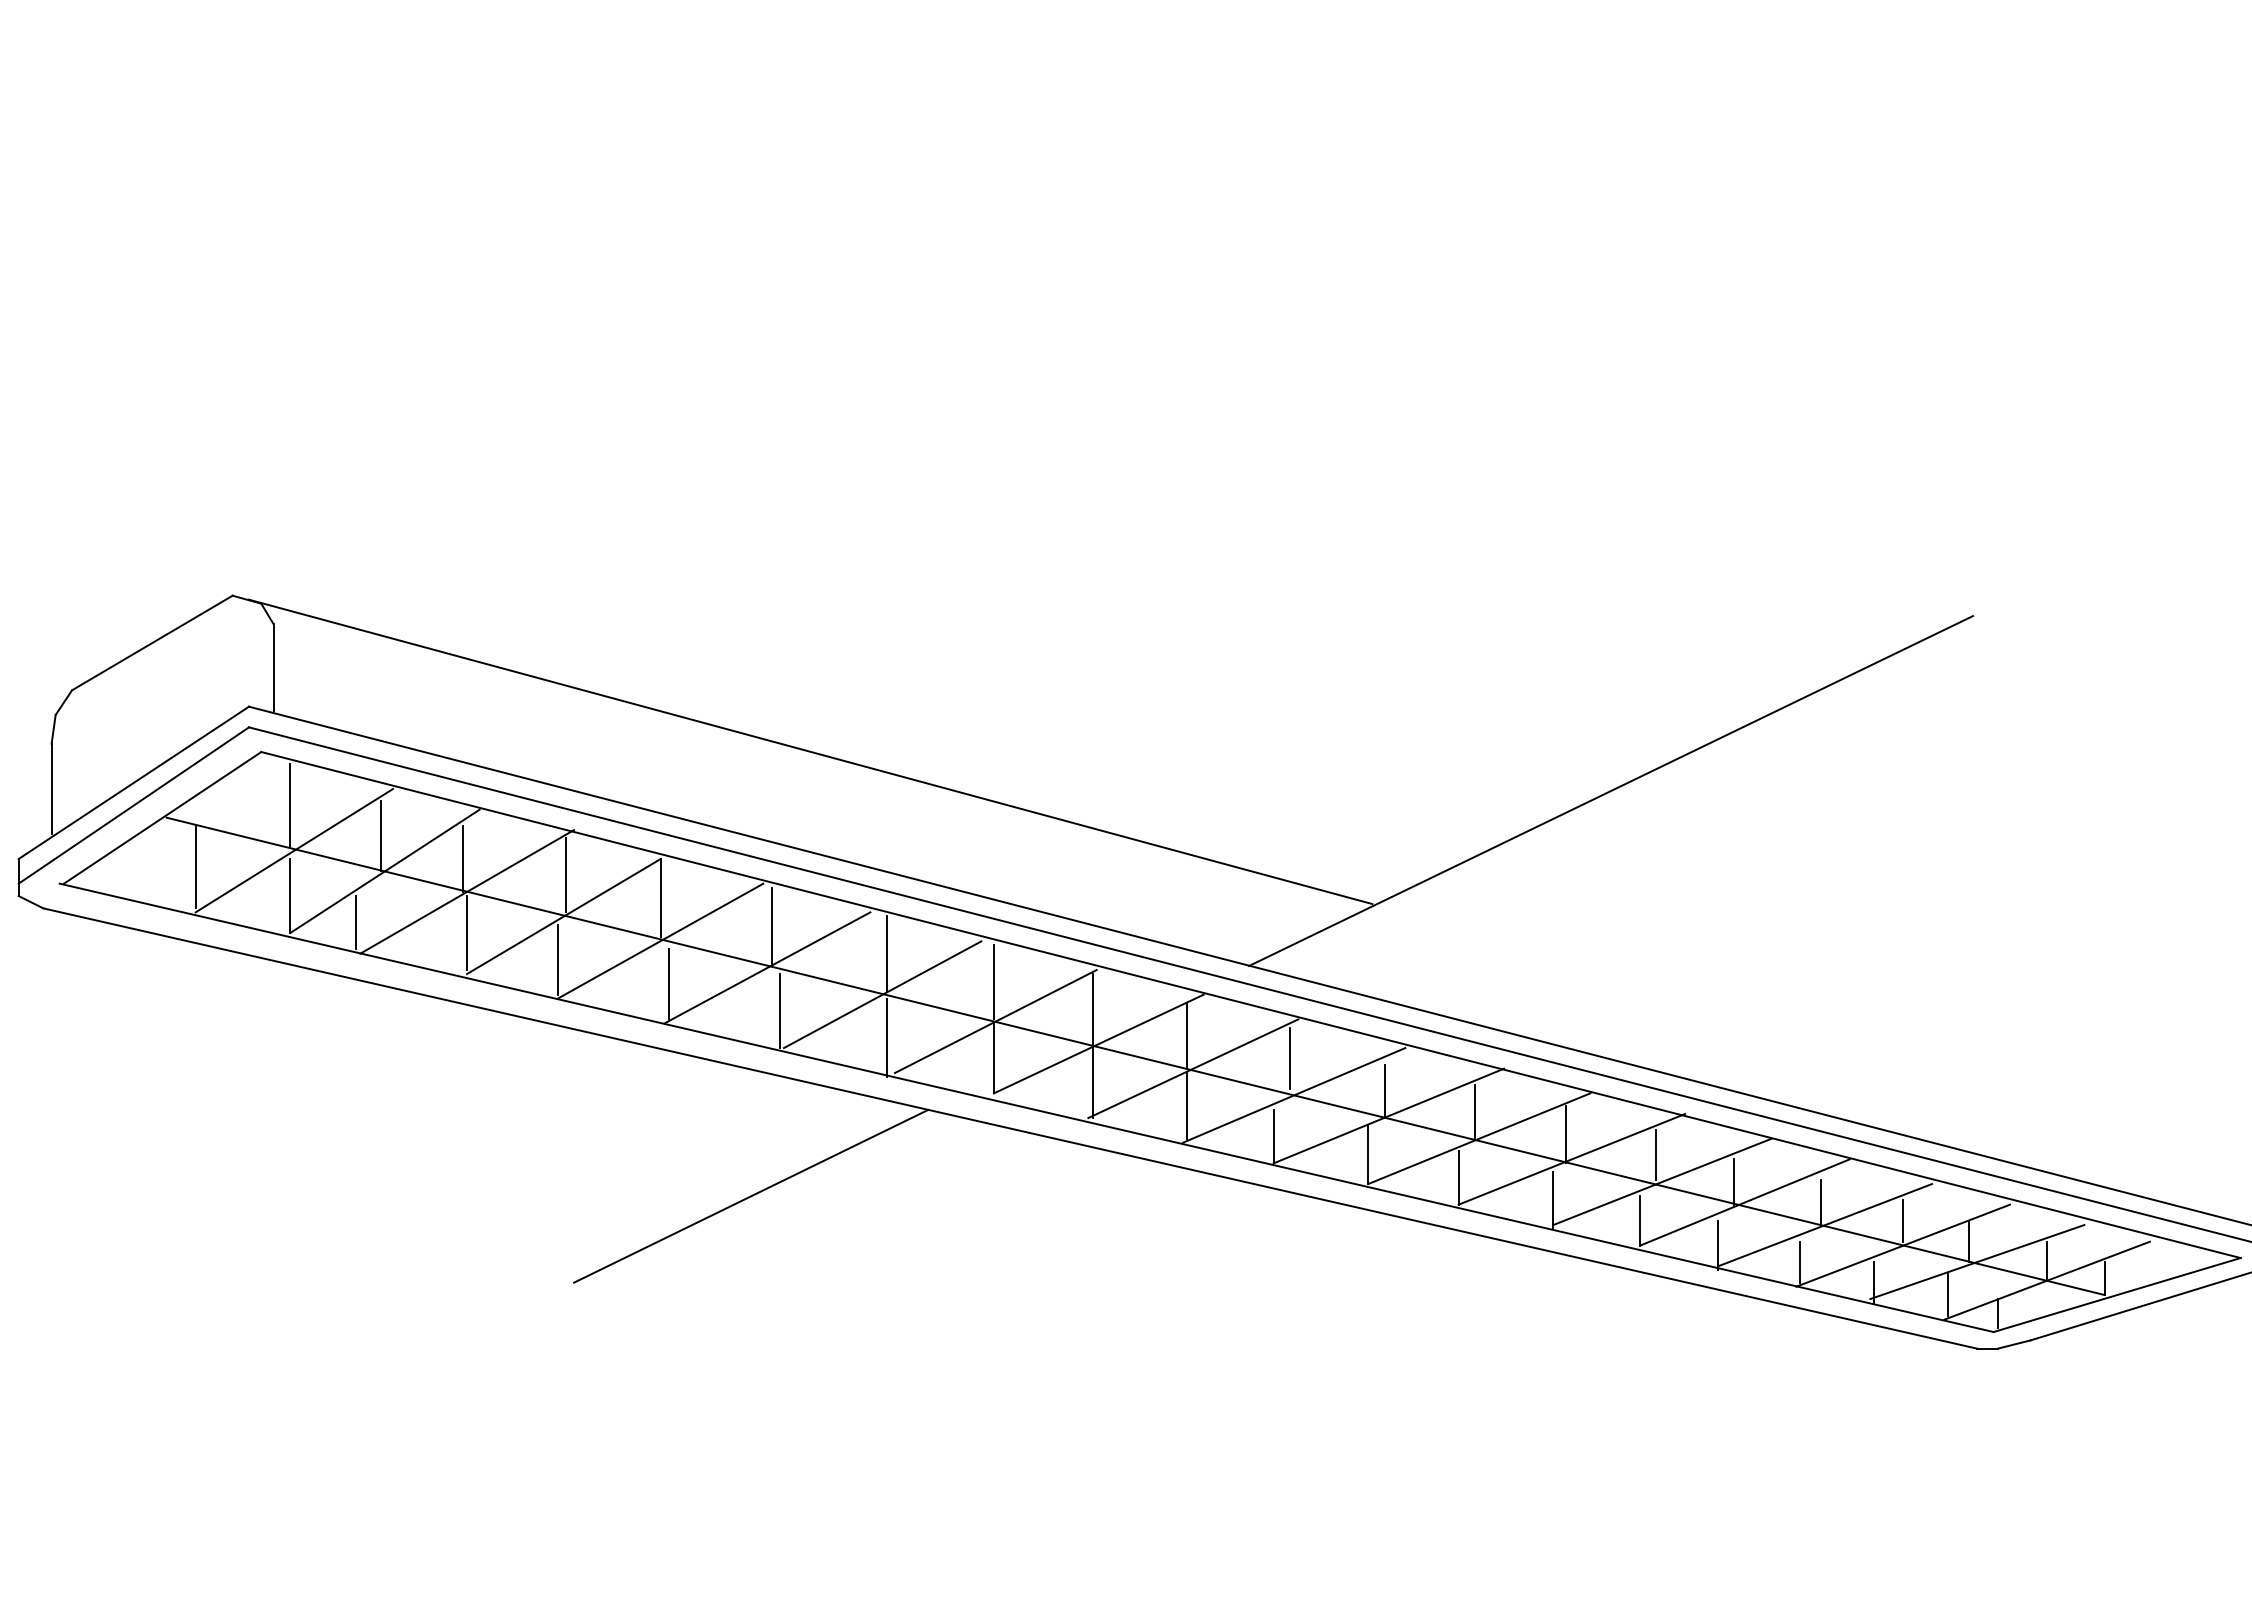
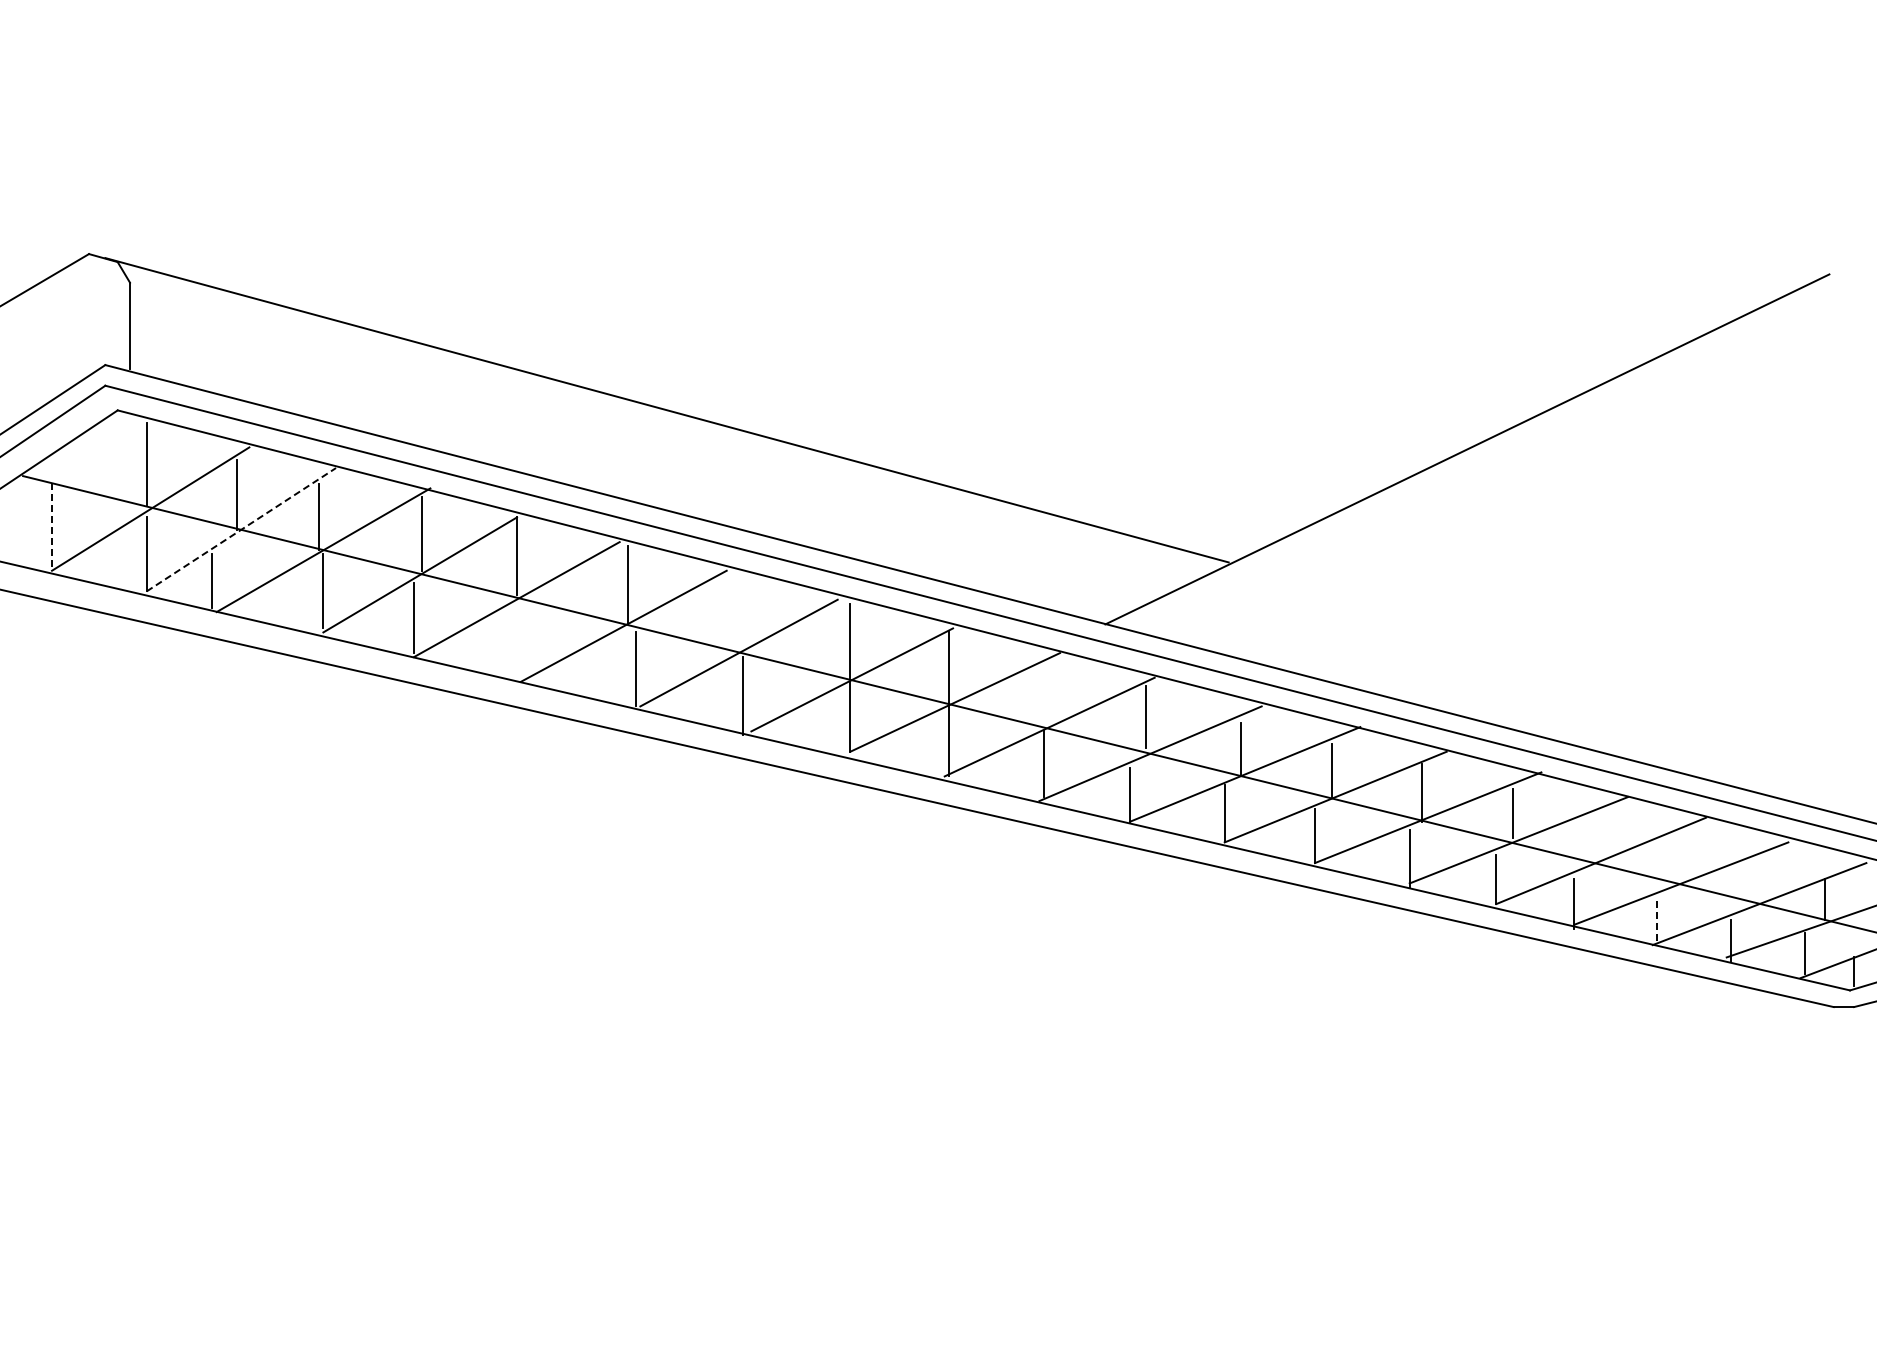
line: (195, 866) -> (51, 524), solid -> dashed
line: (384, 871) -> (240, 529), solid -> dashed
line: (886, 953) -> (742, 611), removed
line: (668, 984) -> (524, 642), removed
line: (1187, 1035) -> (1043, 693), removed
line: (1734, 1181) -> (1590, 839), removed
line: (751, 1196) -> (607, 854), removed
line: (1821, 1202) -> (1677, 860), removed
line: (1903, 1220) -> (1759, 878), removed
line: (1800, 1262) -> (1656, 920), solid -> dashed

